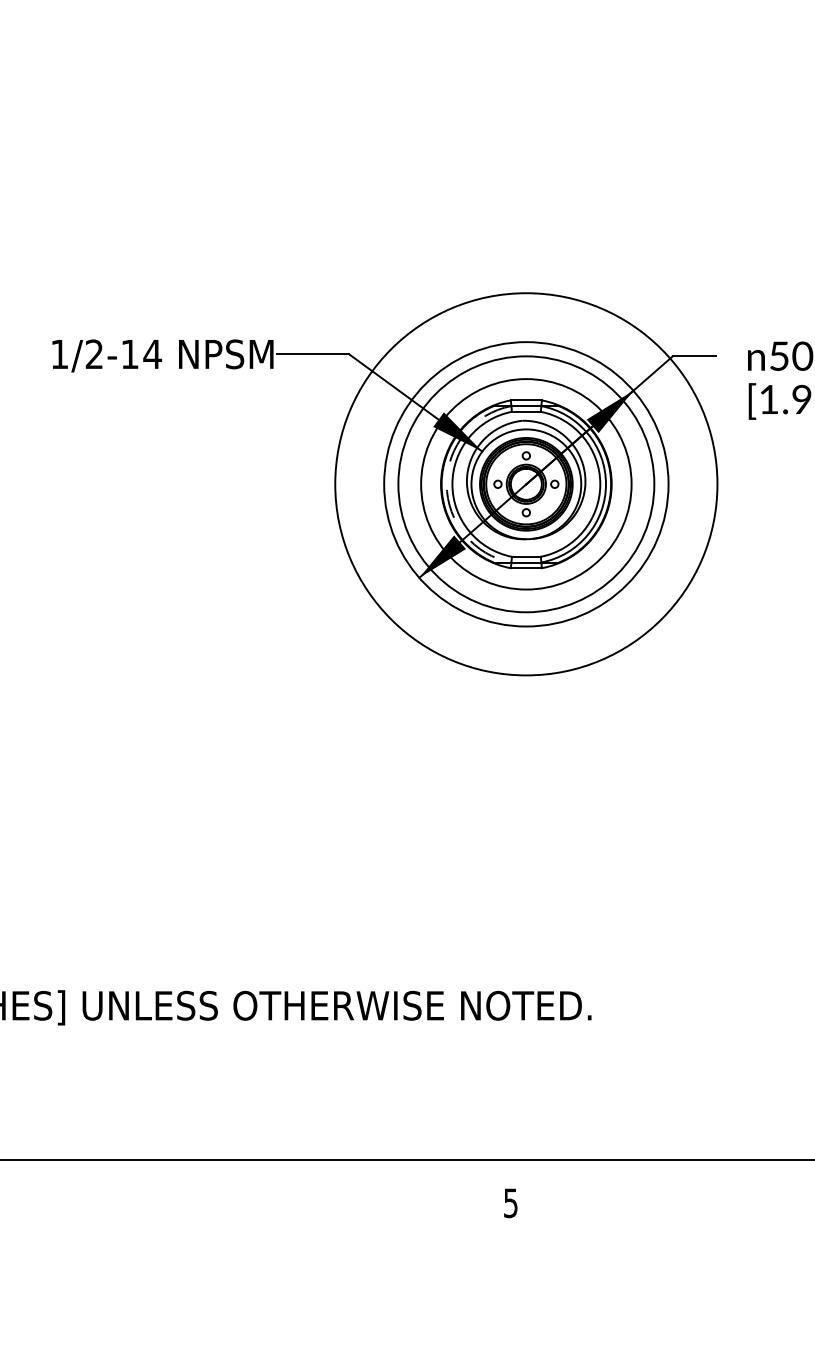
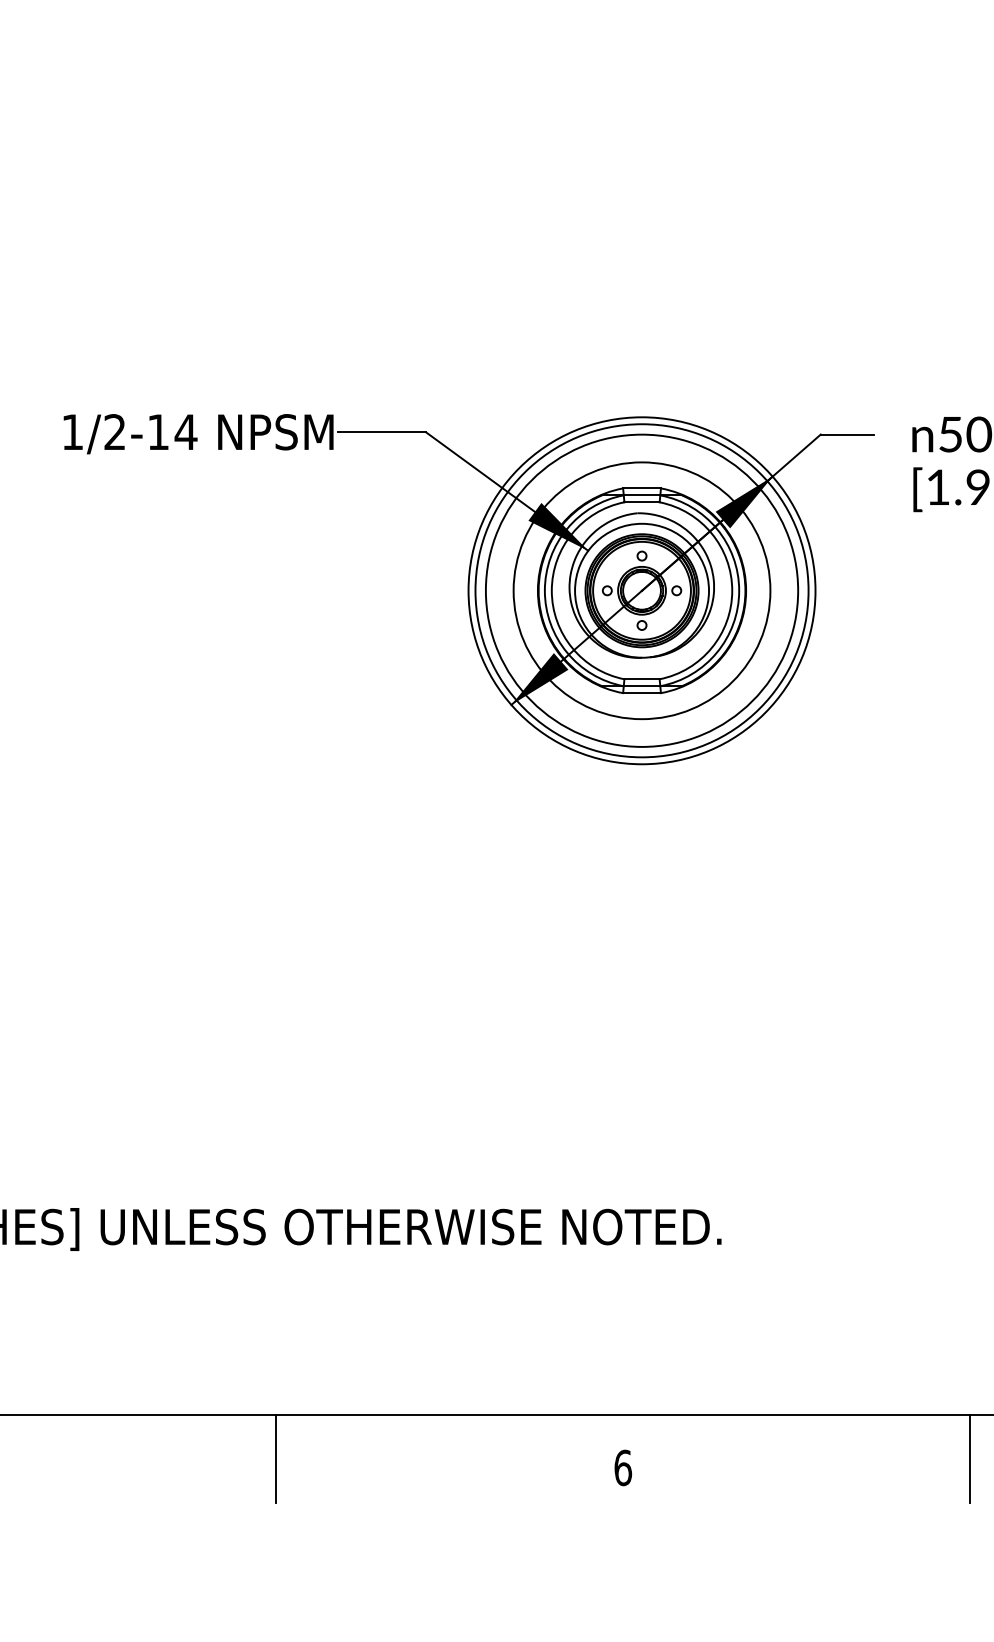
arc: (446, 484) -> (544, 590), dashed -> solid
circle: (525, 484) -> (641, 590), size x0.71
line: (225, 1196) -> (275, 1459), added
line: (795, 1196) -> (970, 1459), added
text: (511, 1202) -> (623, 1467), 5 -> 6

